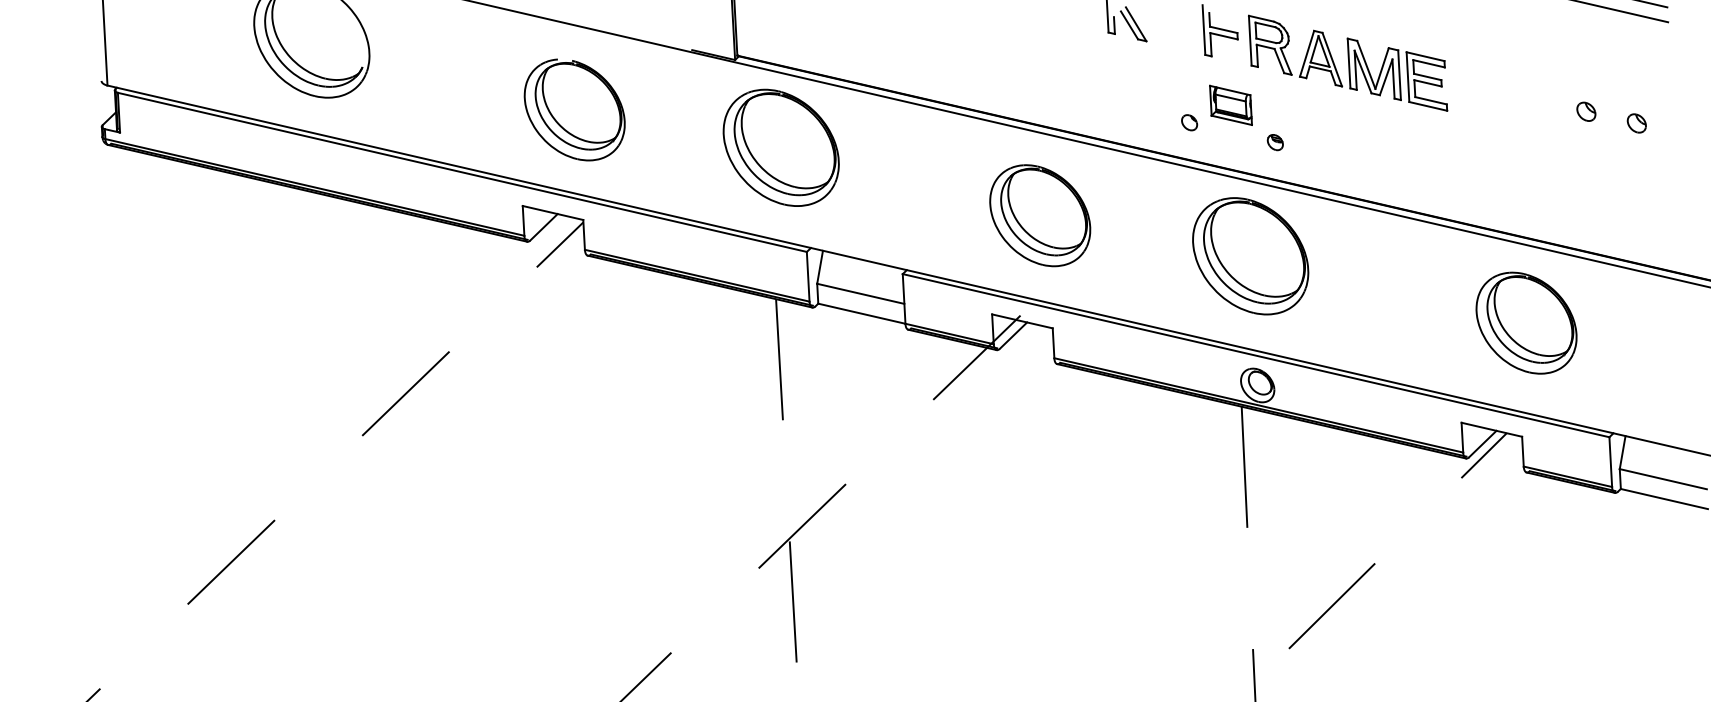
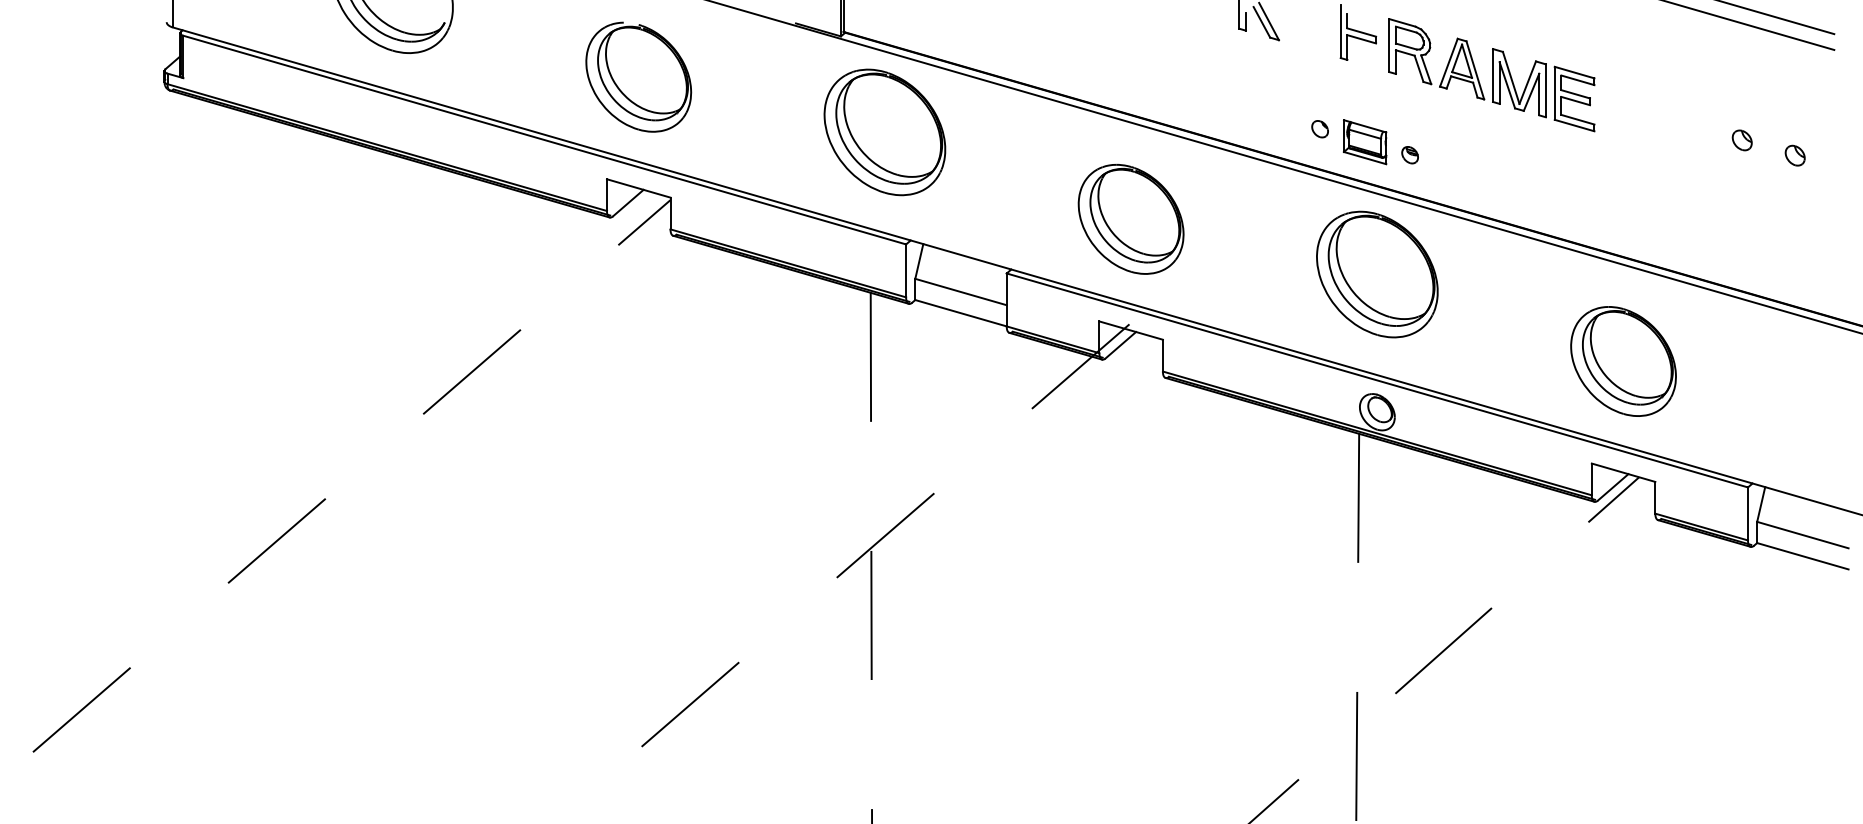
part: (1230, 105) -> (1364, 142), moved
part: (574, 109) -> (638, 76), moved
part: (1039, 215) -> (1130, 219), moved
part: (1526, 323) -> (1623, 361), moved

